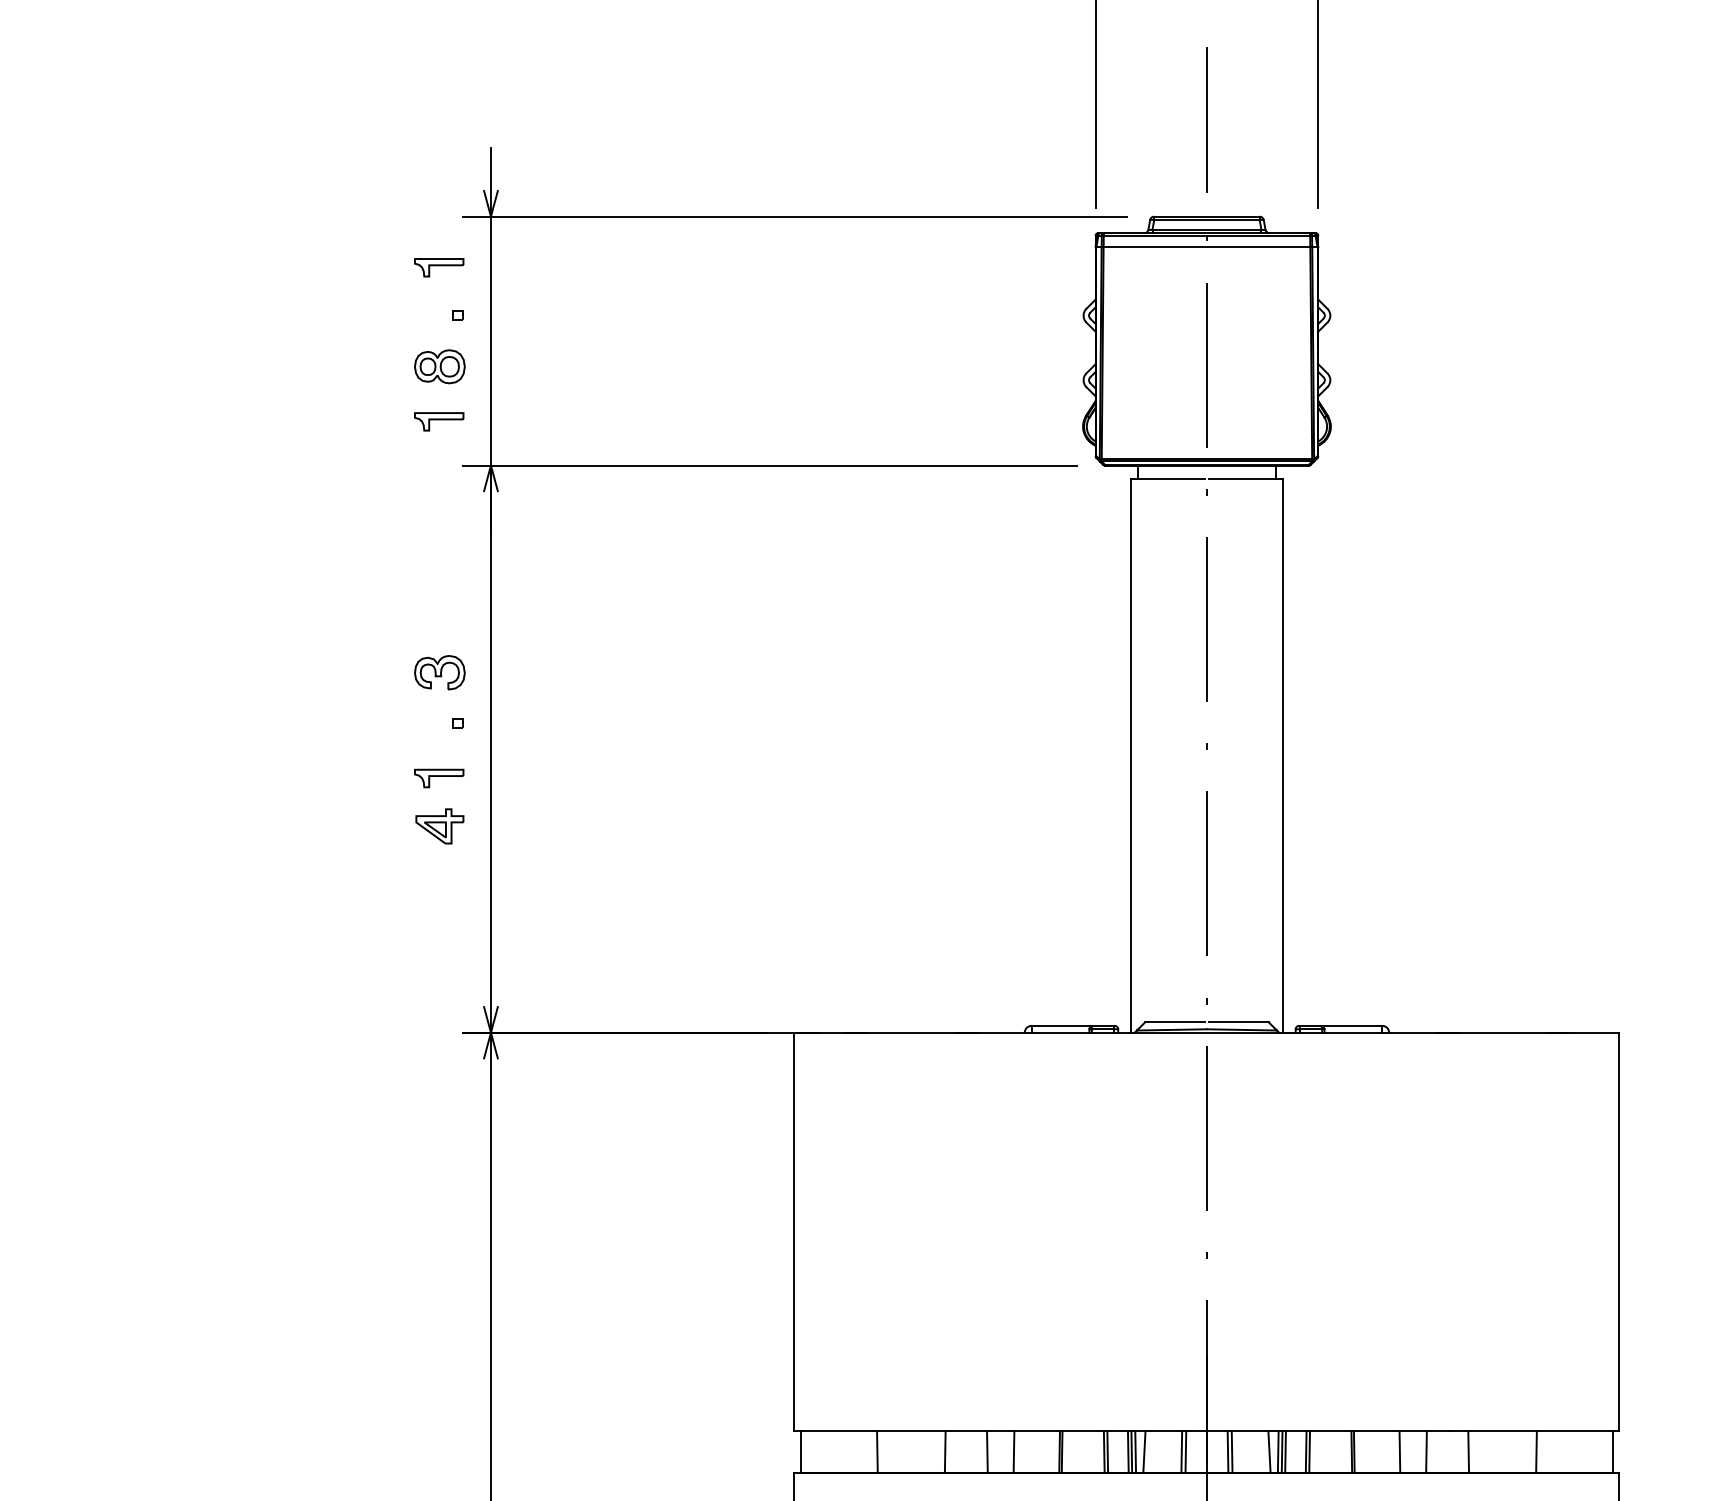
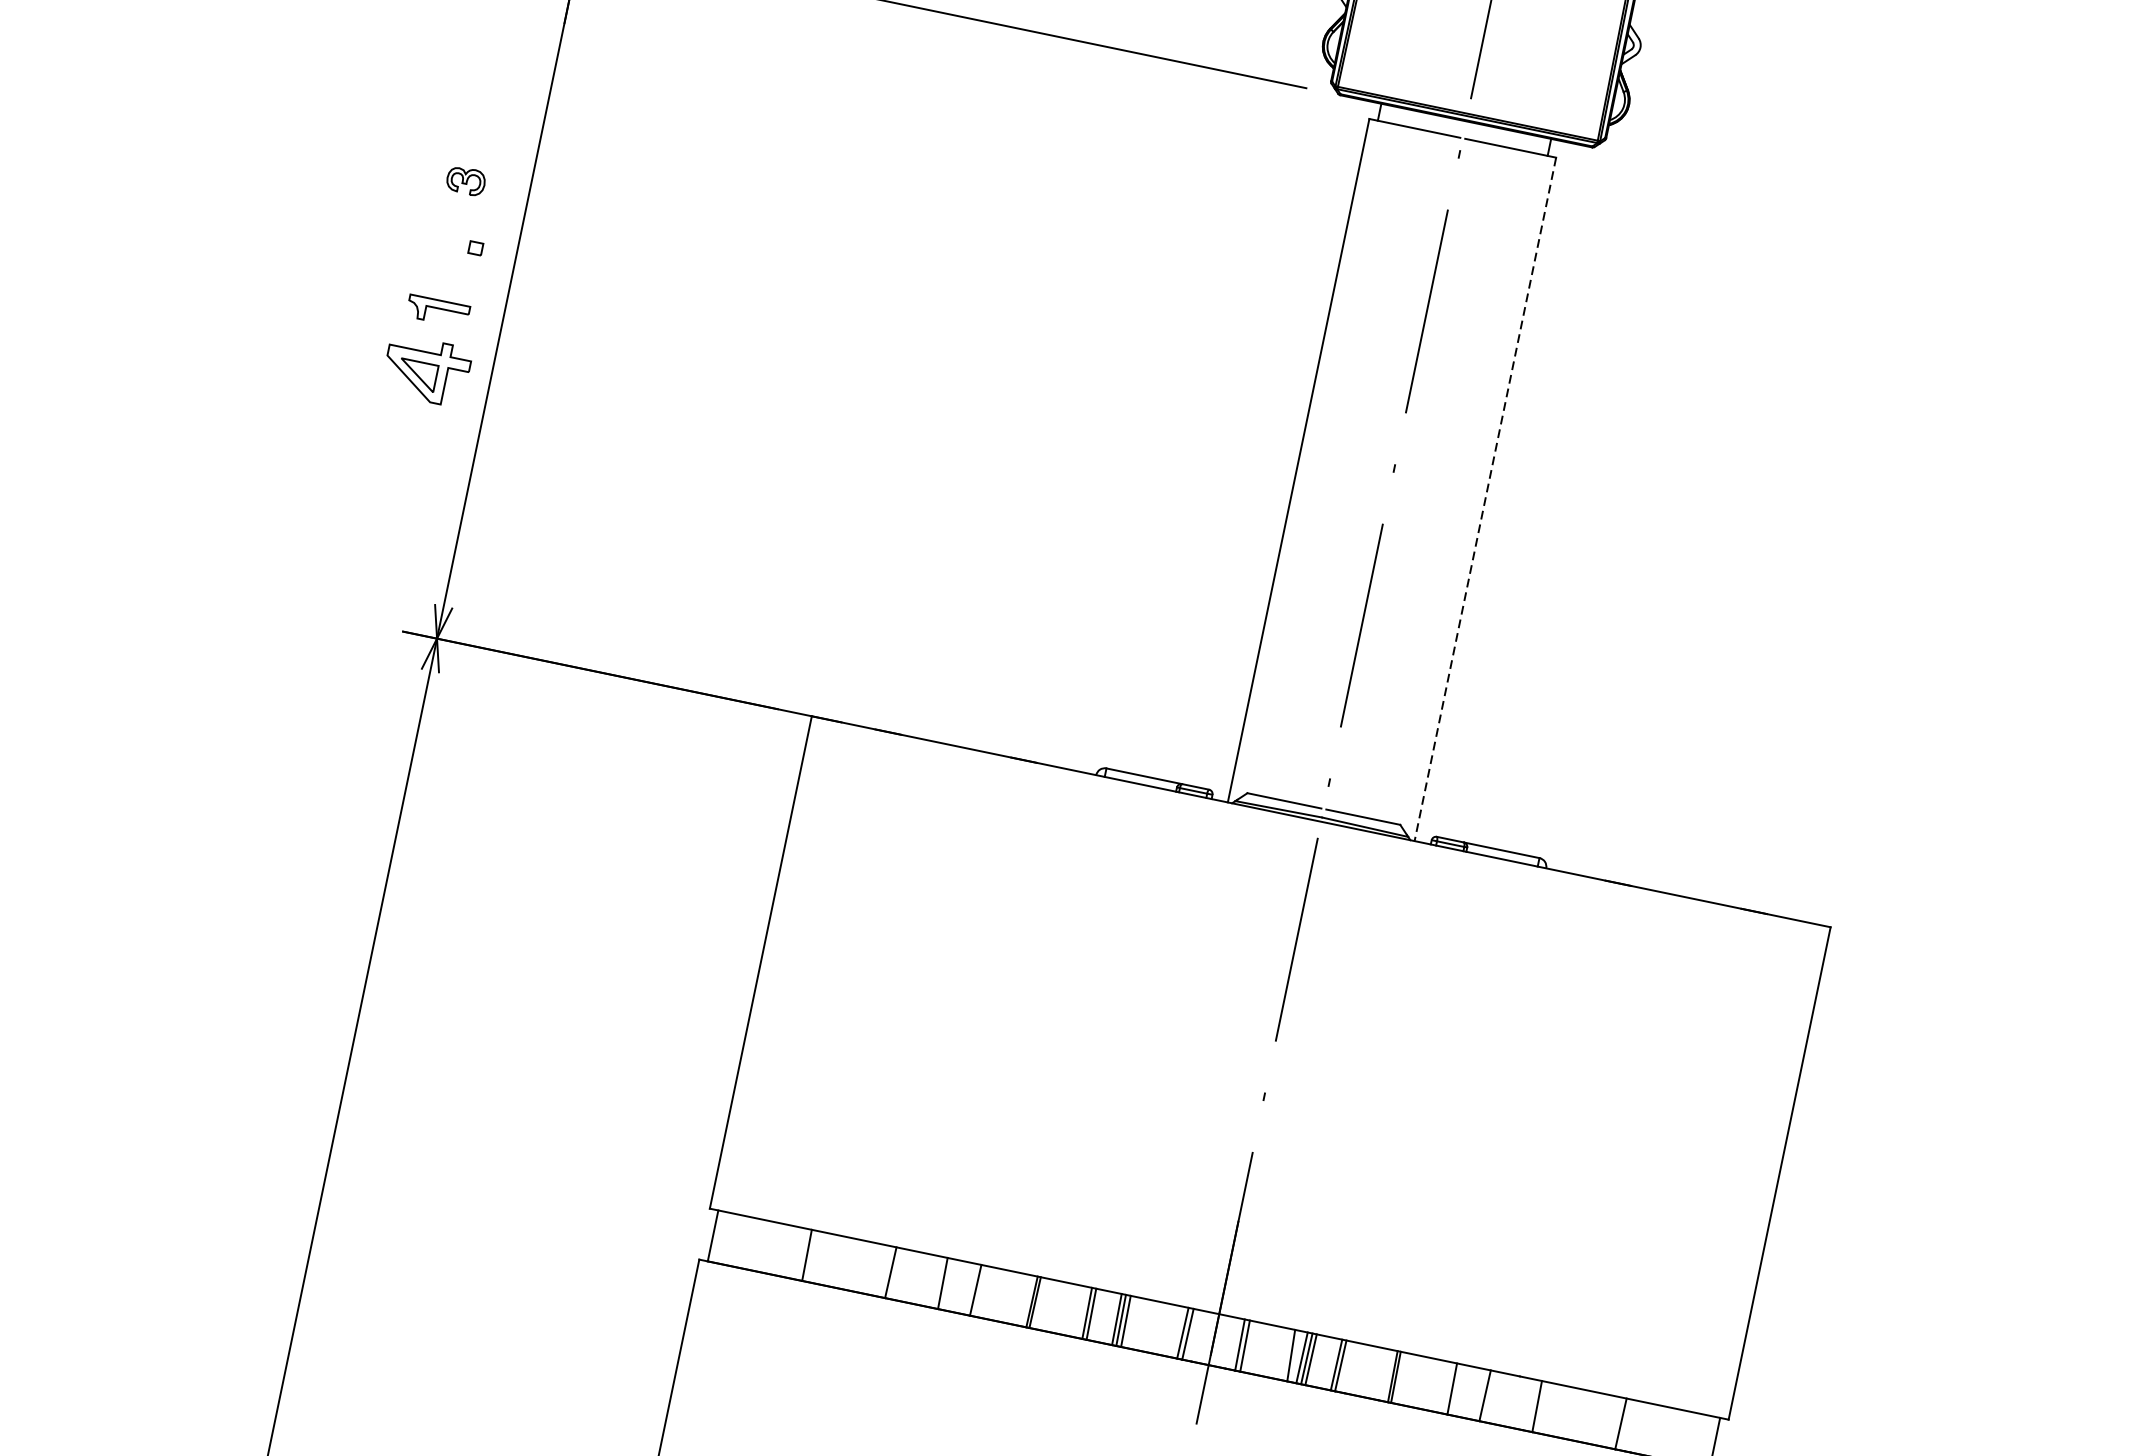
part: (439, 672) -> (465, 180), size x0.6
line: (1282, 756) -> (1485, 499), solid -> dashed
part: (439, 826) -> (426, 370), size x1.4
line: (1144, 1451) -> (1137, 1322), removed

